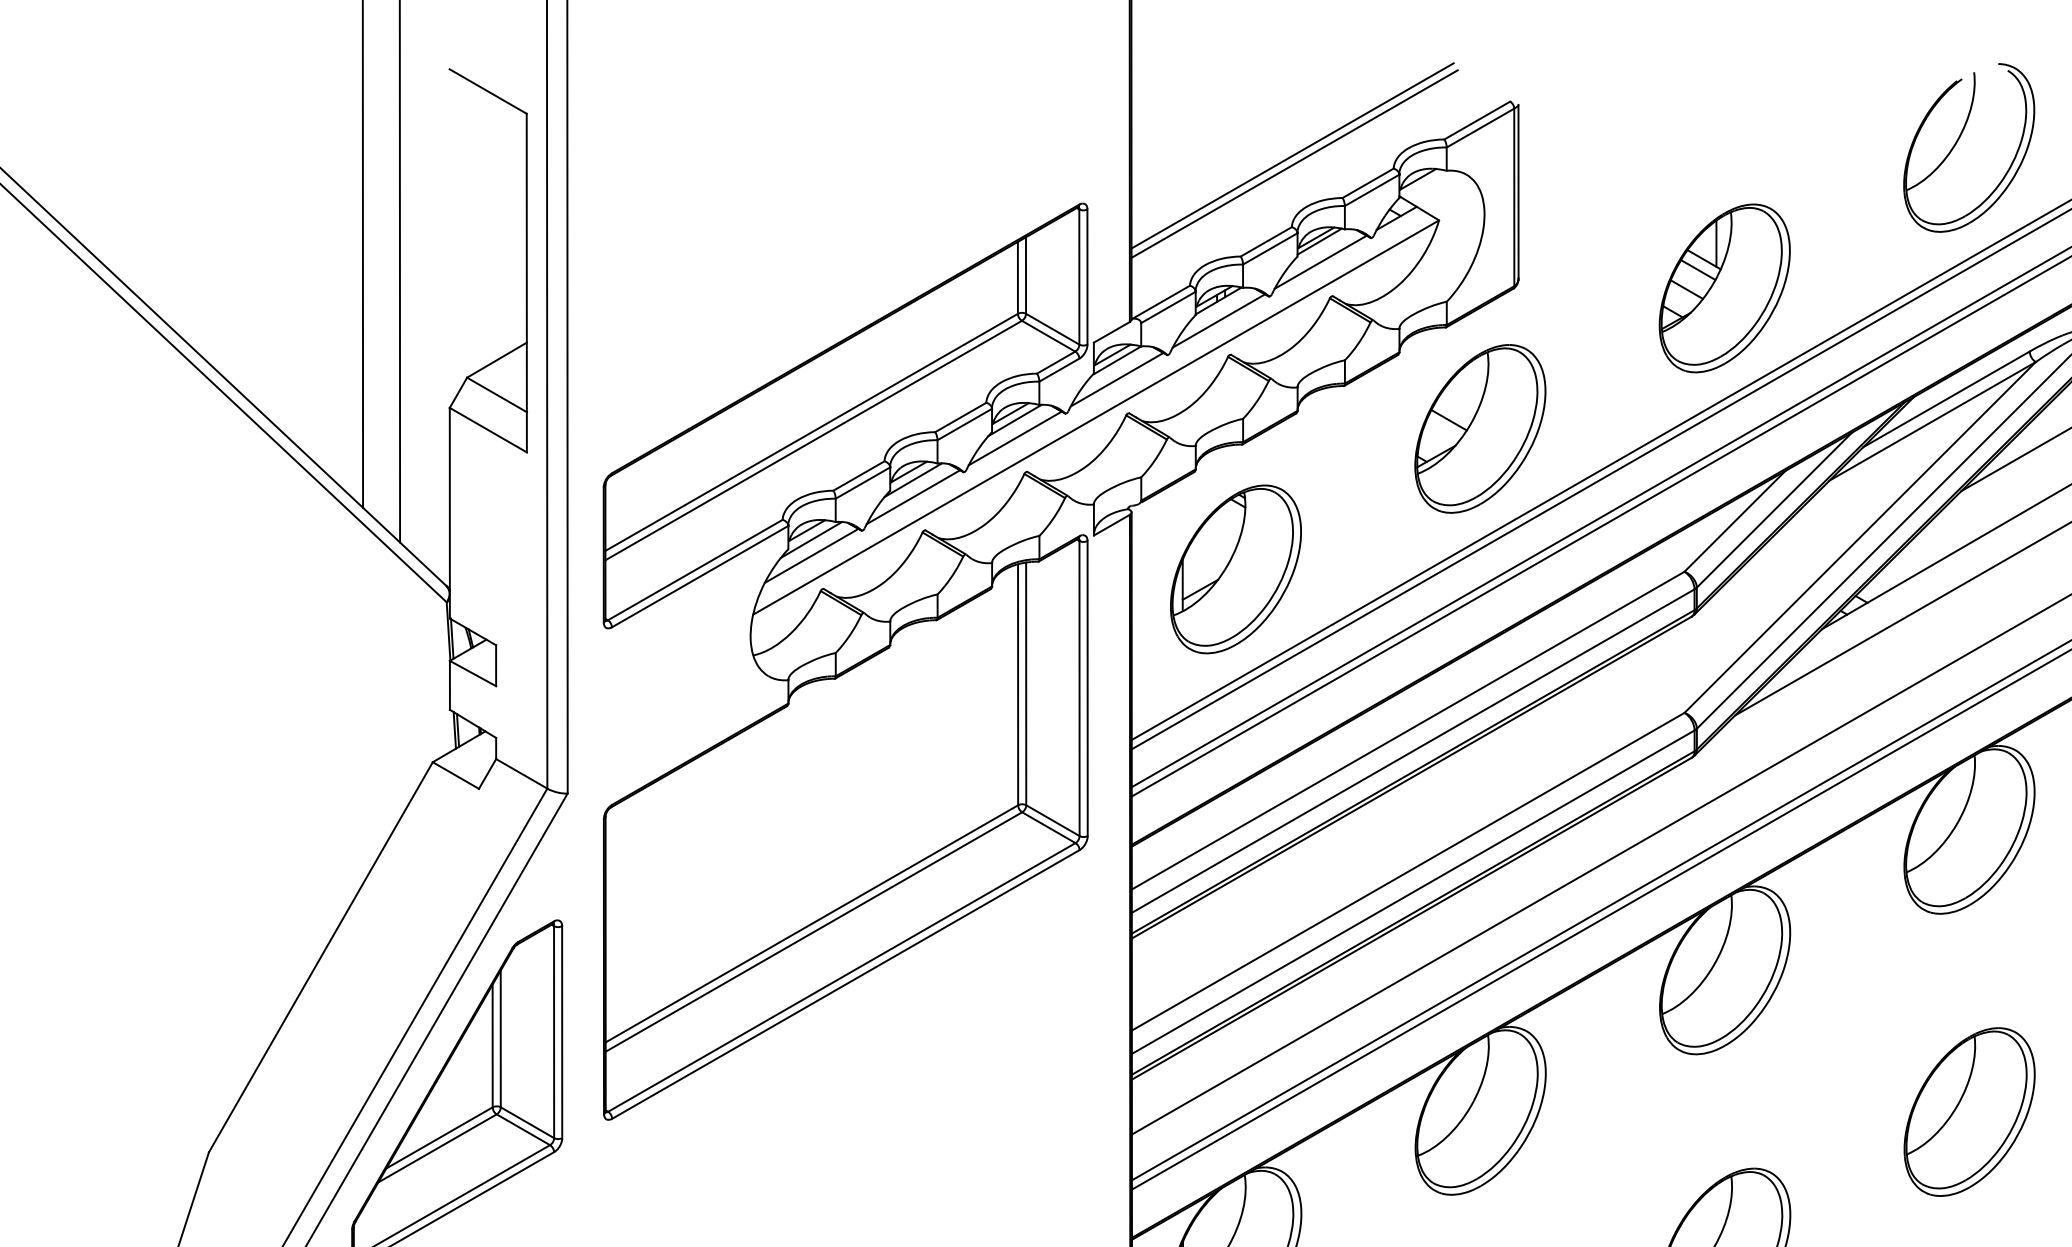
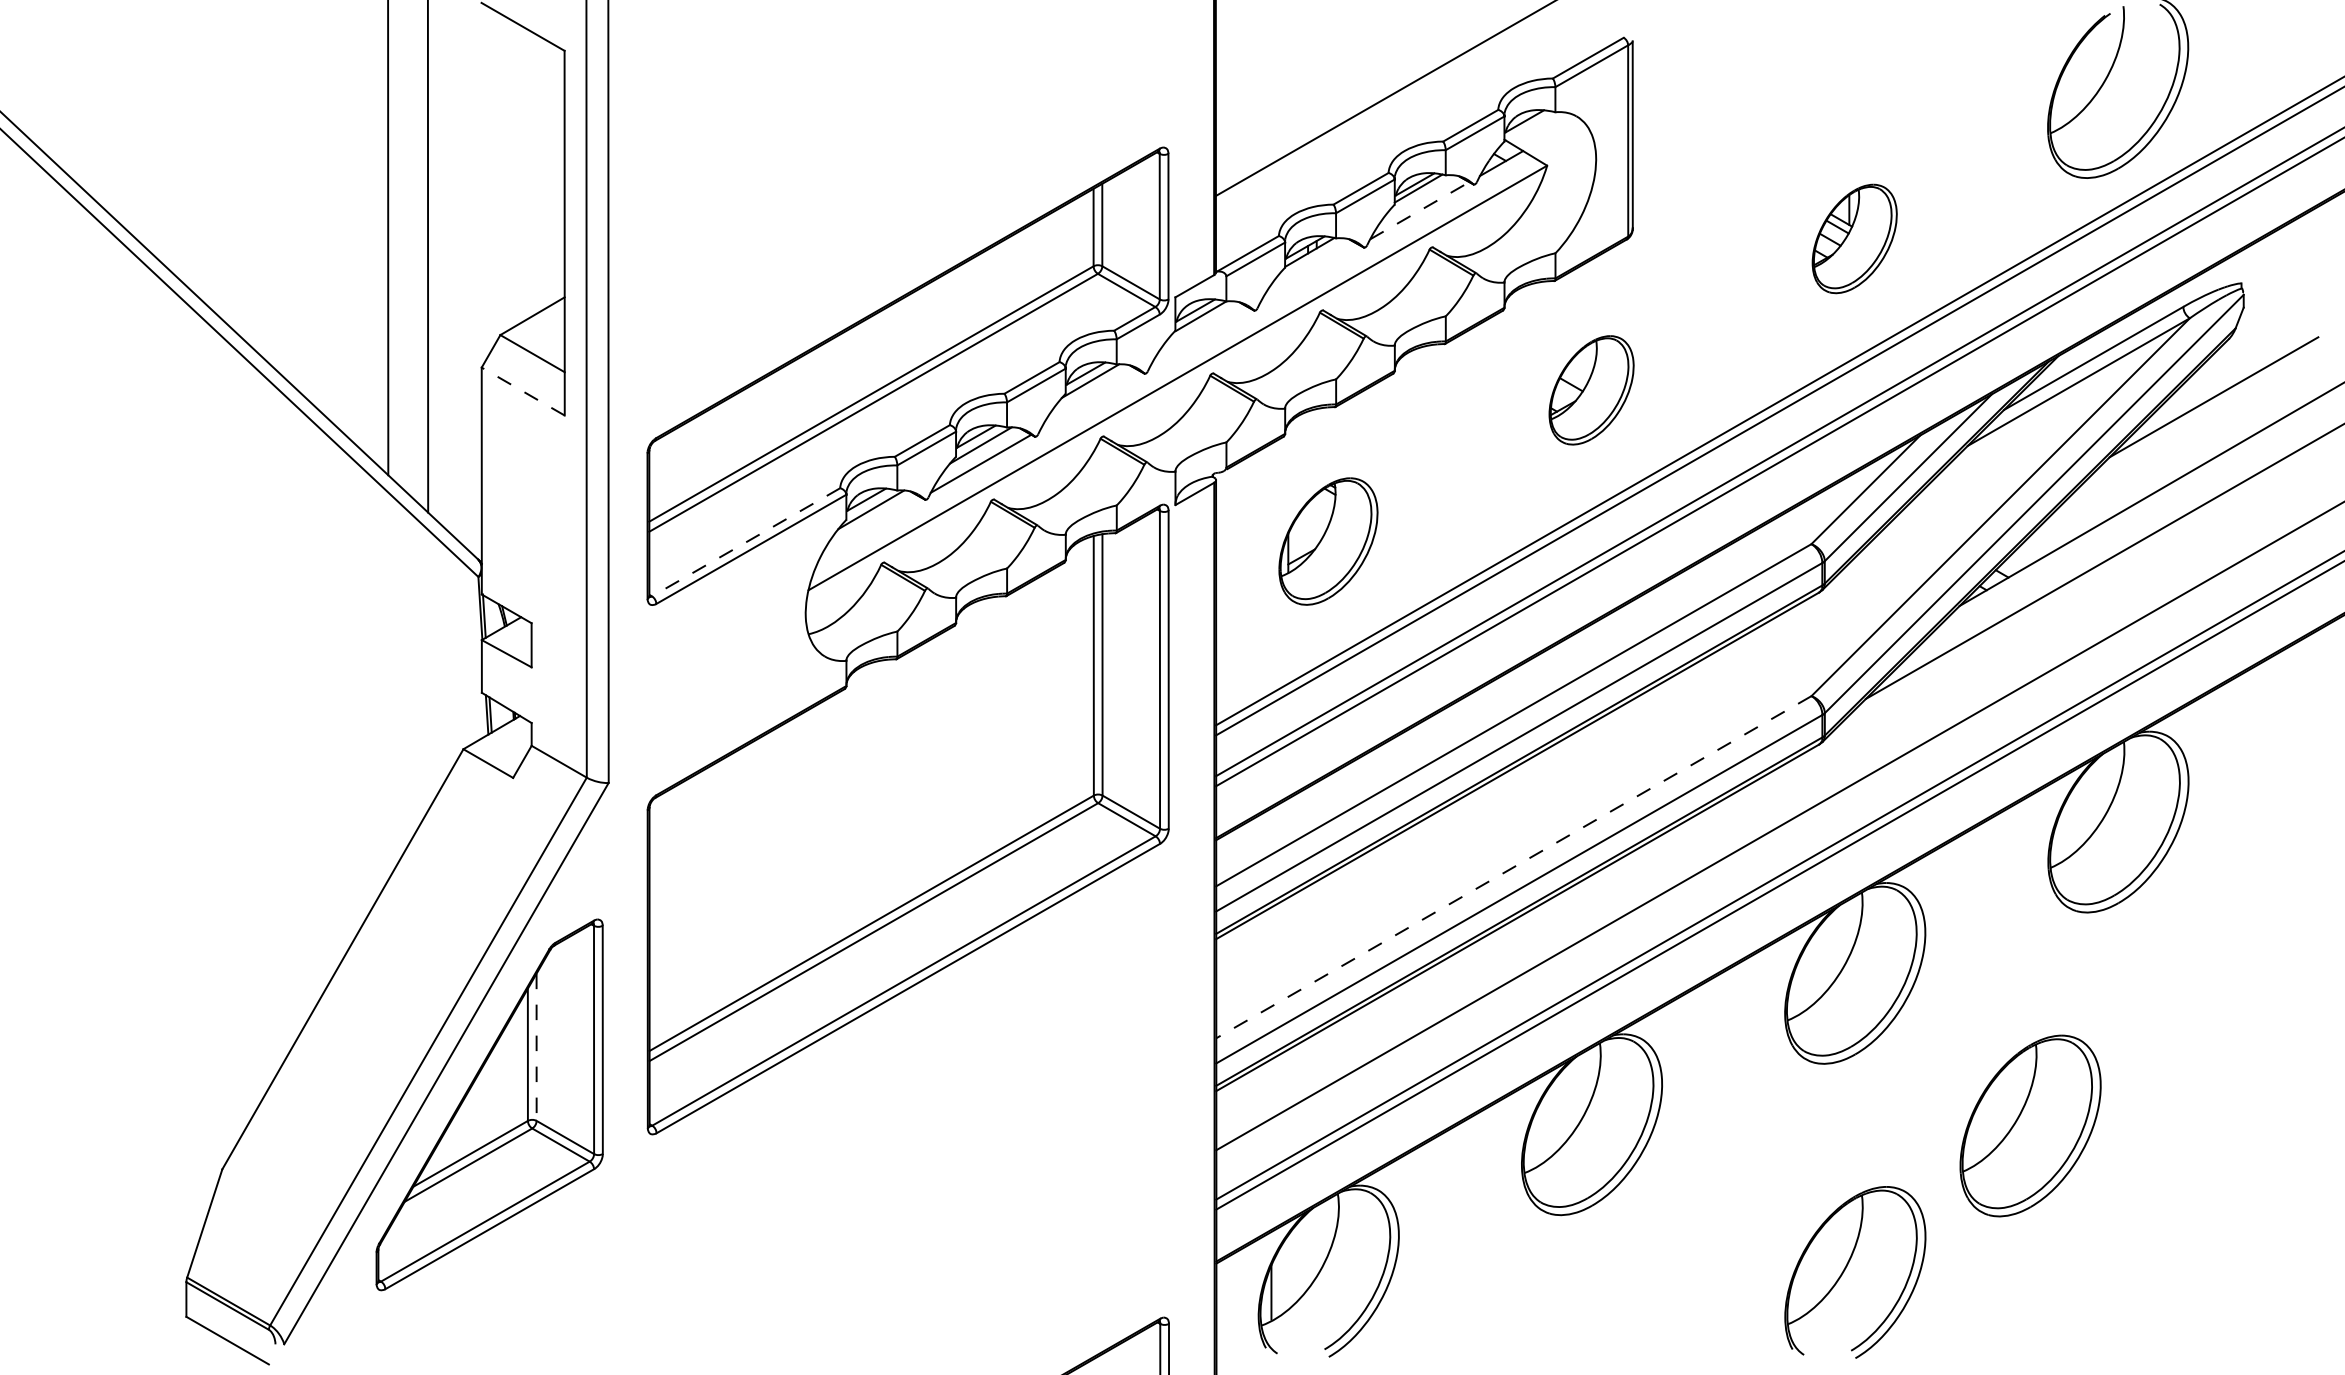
line: (1294, 164) -> (1391, 105), removed
line: (1321, 262) -> (1420, 210), solid -> dashed
part: (1724, 288) -> (1854, 238), size x0.6
line: (1218, 320) -> (1309, 273), removed
line: (1117, 379) -> (1200, 337), removed
part: (1480, 429) -> (1591, 390), size x0.6
line: (488, 430) -> (523, 391), solid -> dashed
line: (1015, 438) -> (1090, 400), removed
line: (810, 555) -> (870, 526), removed
part: (1236, 569) -> (1328, 541), size x0.7
line: (695, 570) -> (746, 542), solid -> dashed
line: (1407, 872) -> (1513, 867), solid -> dashed
line: (500, 1039) -> (536, 1047), solid -> dashed
part: (1969, 1111) -> (2030, 1125), moved

